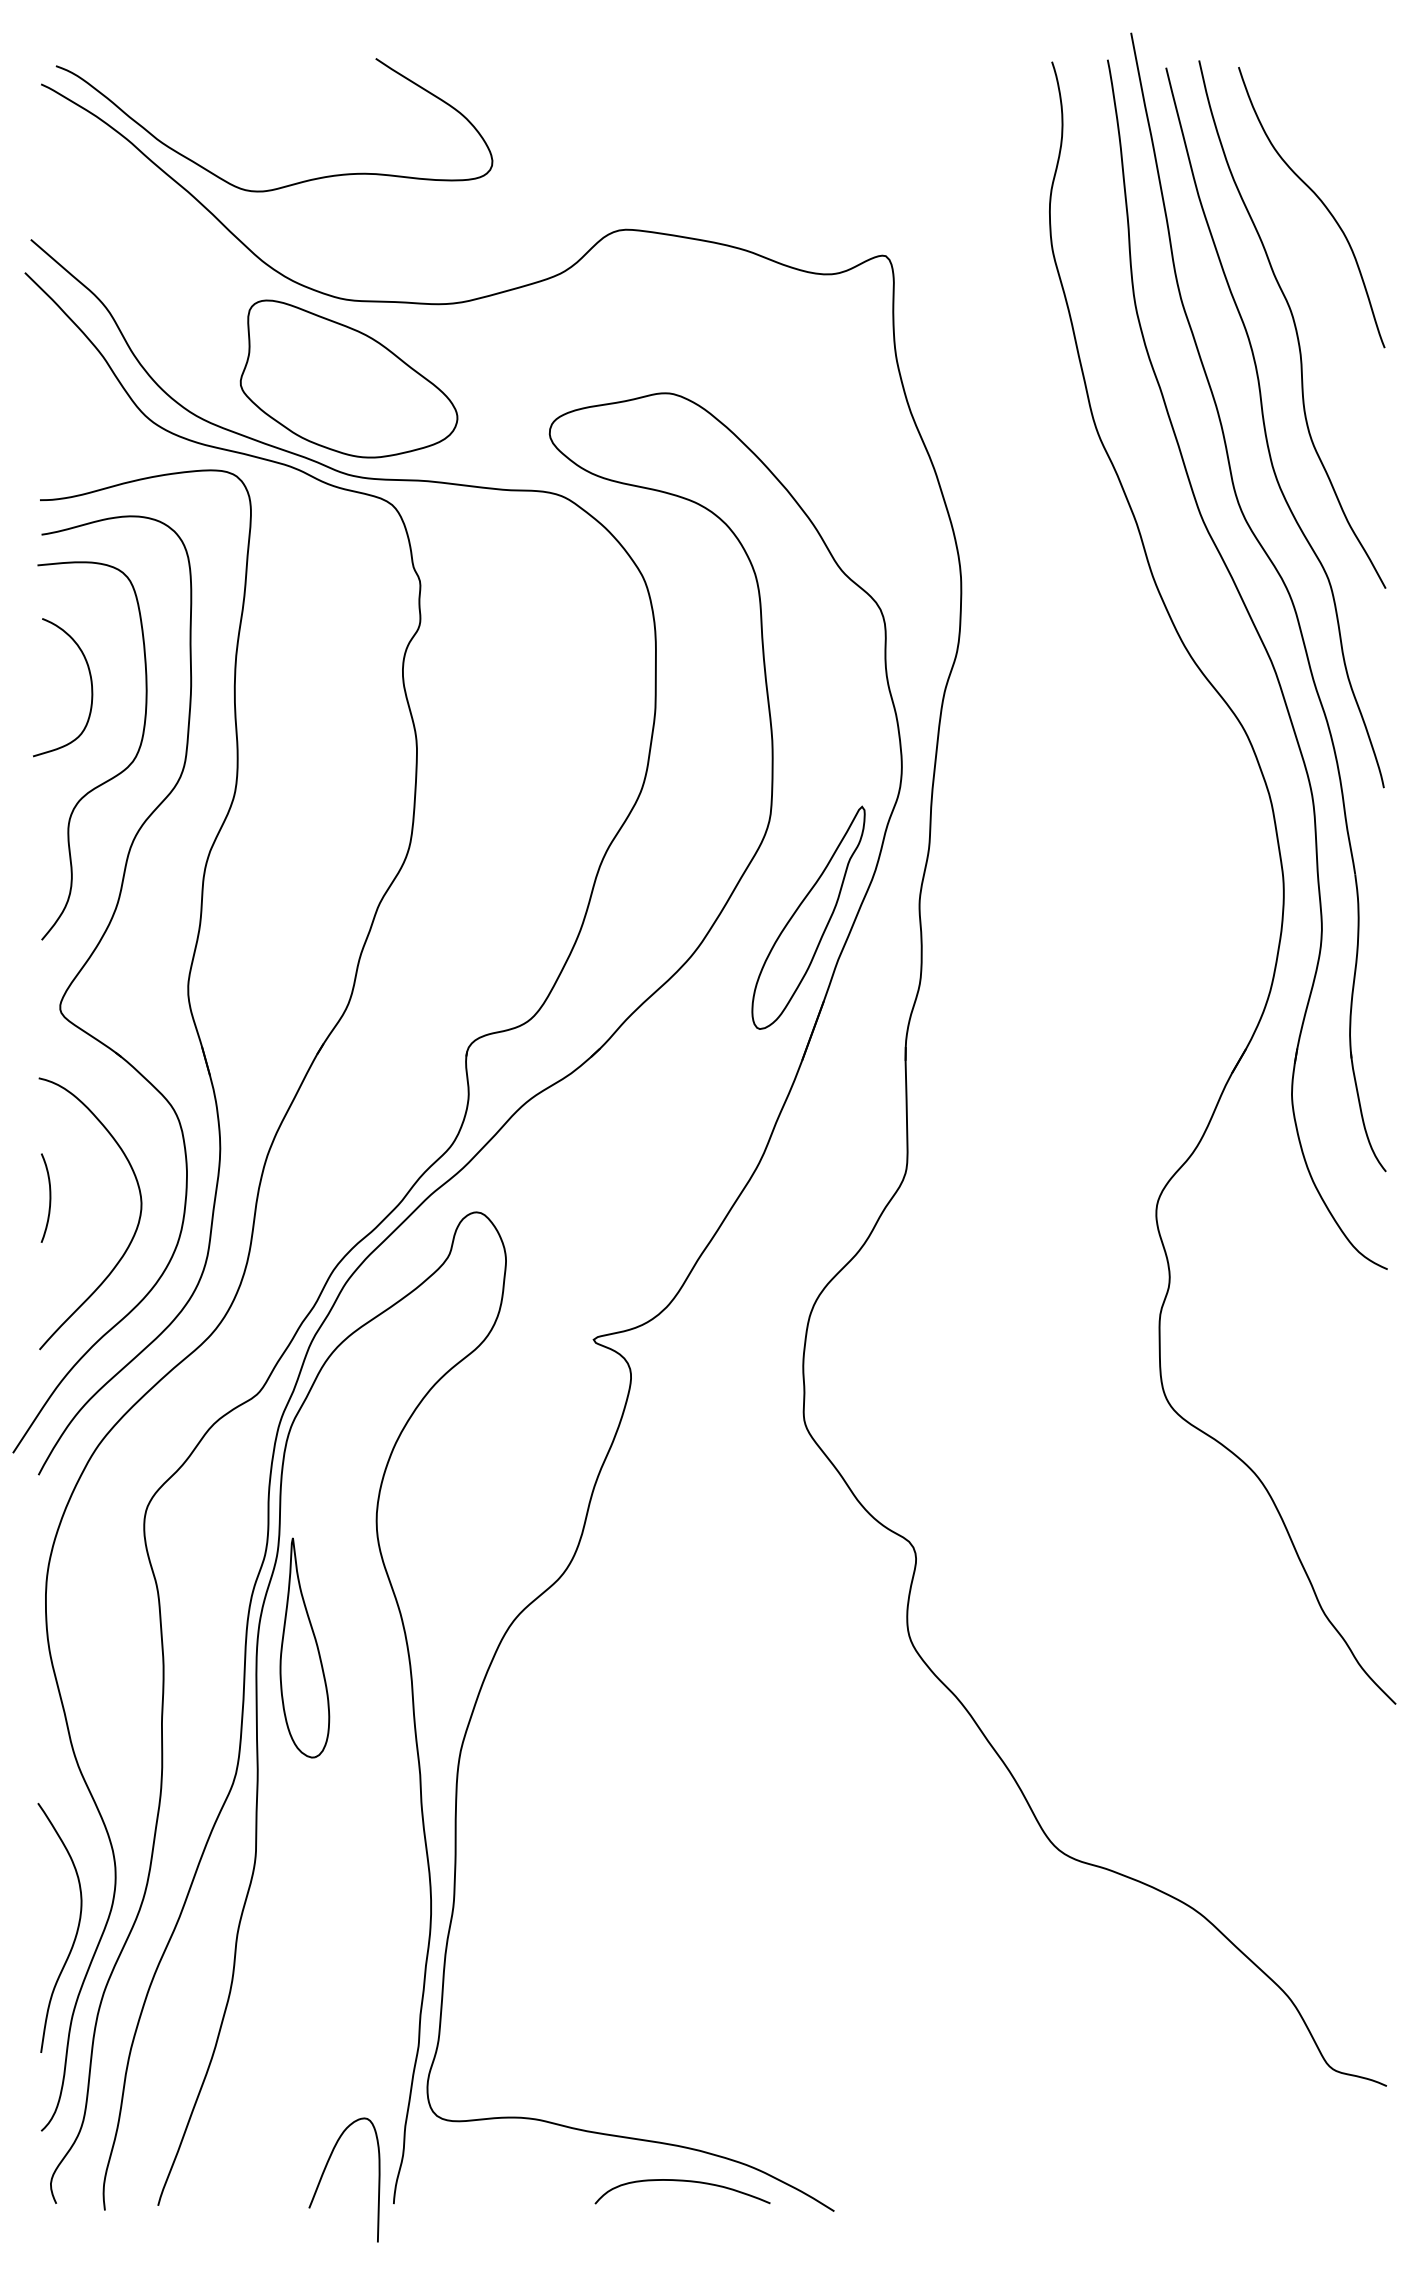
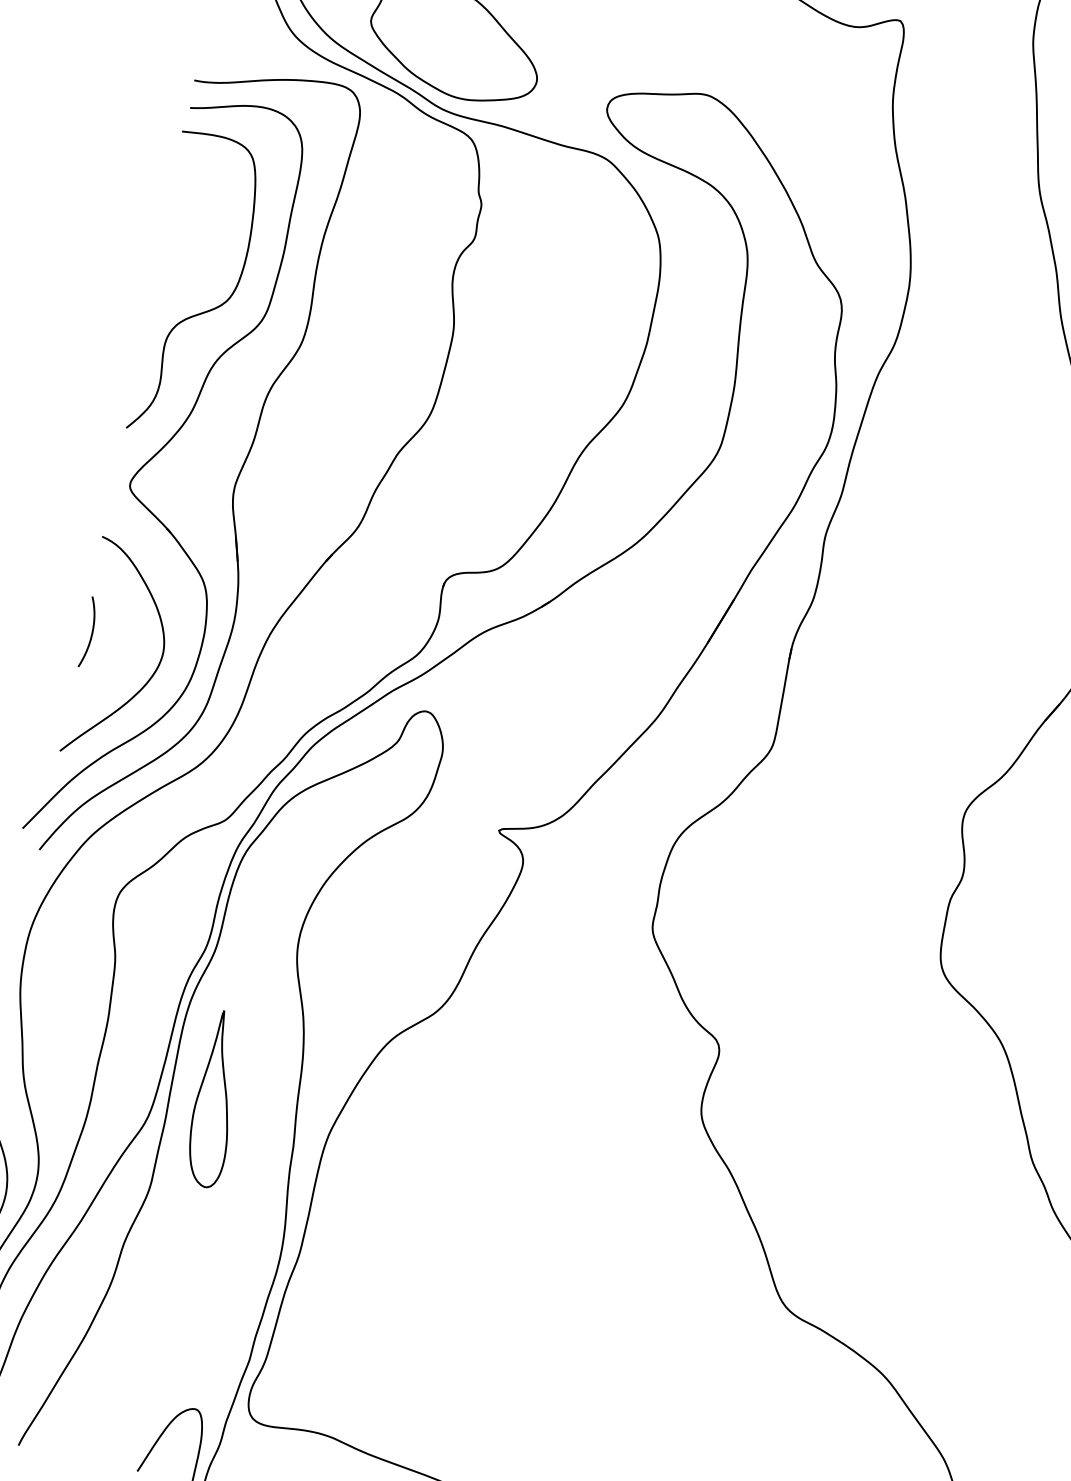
curve: (90, 683) -> (205, 233), removed
part: (808, 917) -> (735, 531), removed
part: (304, 1647) -> (216, 1098), moved

